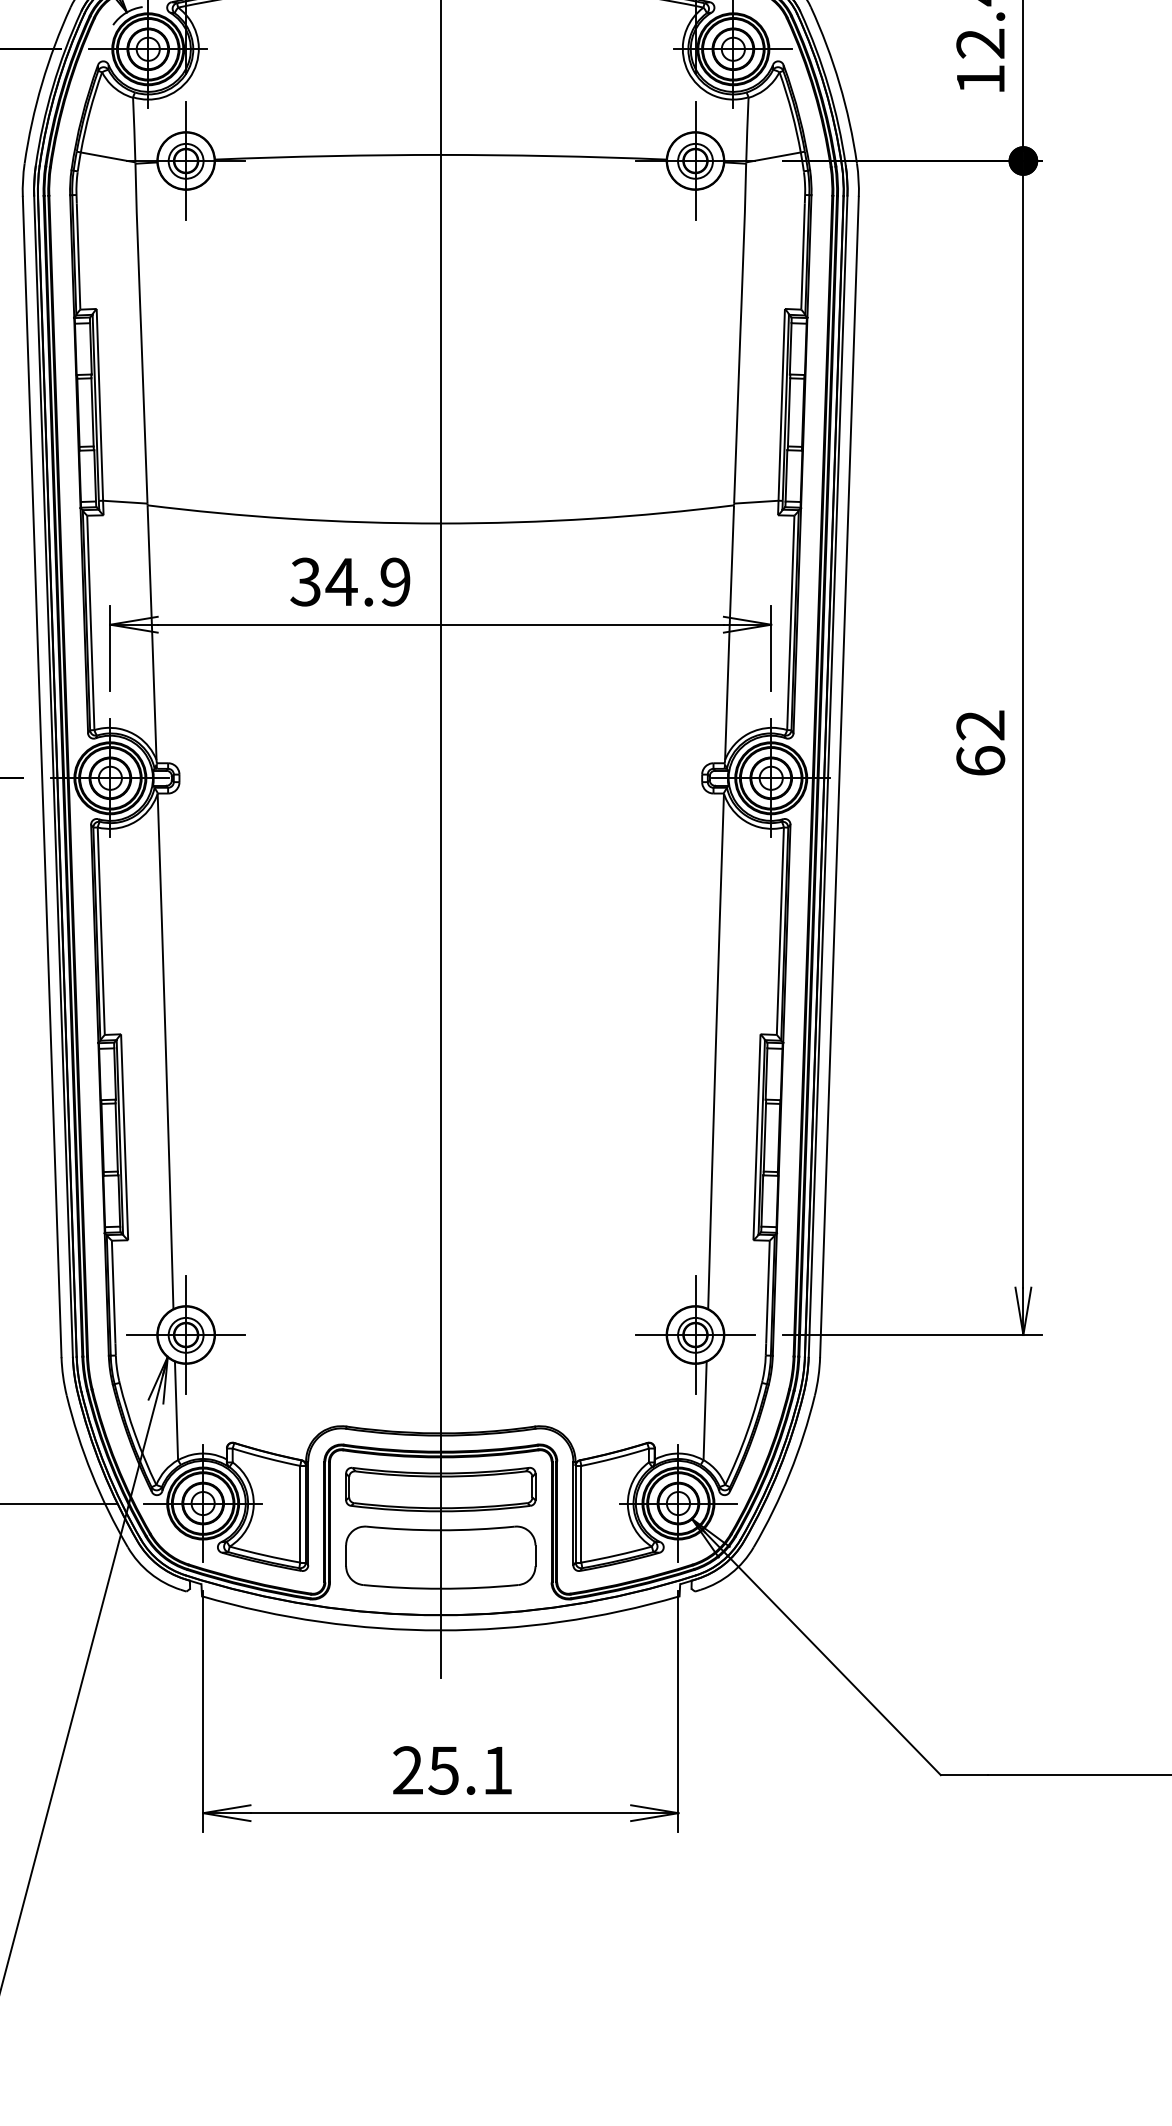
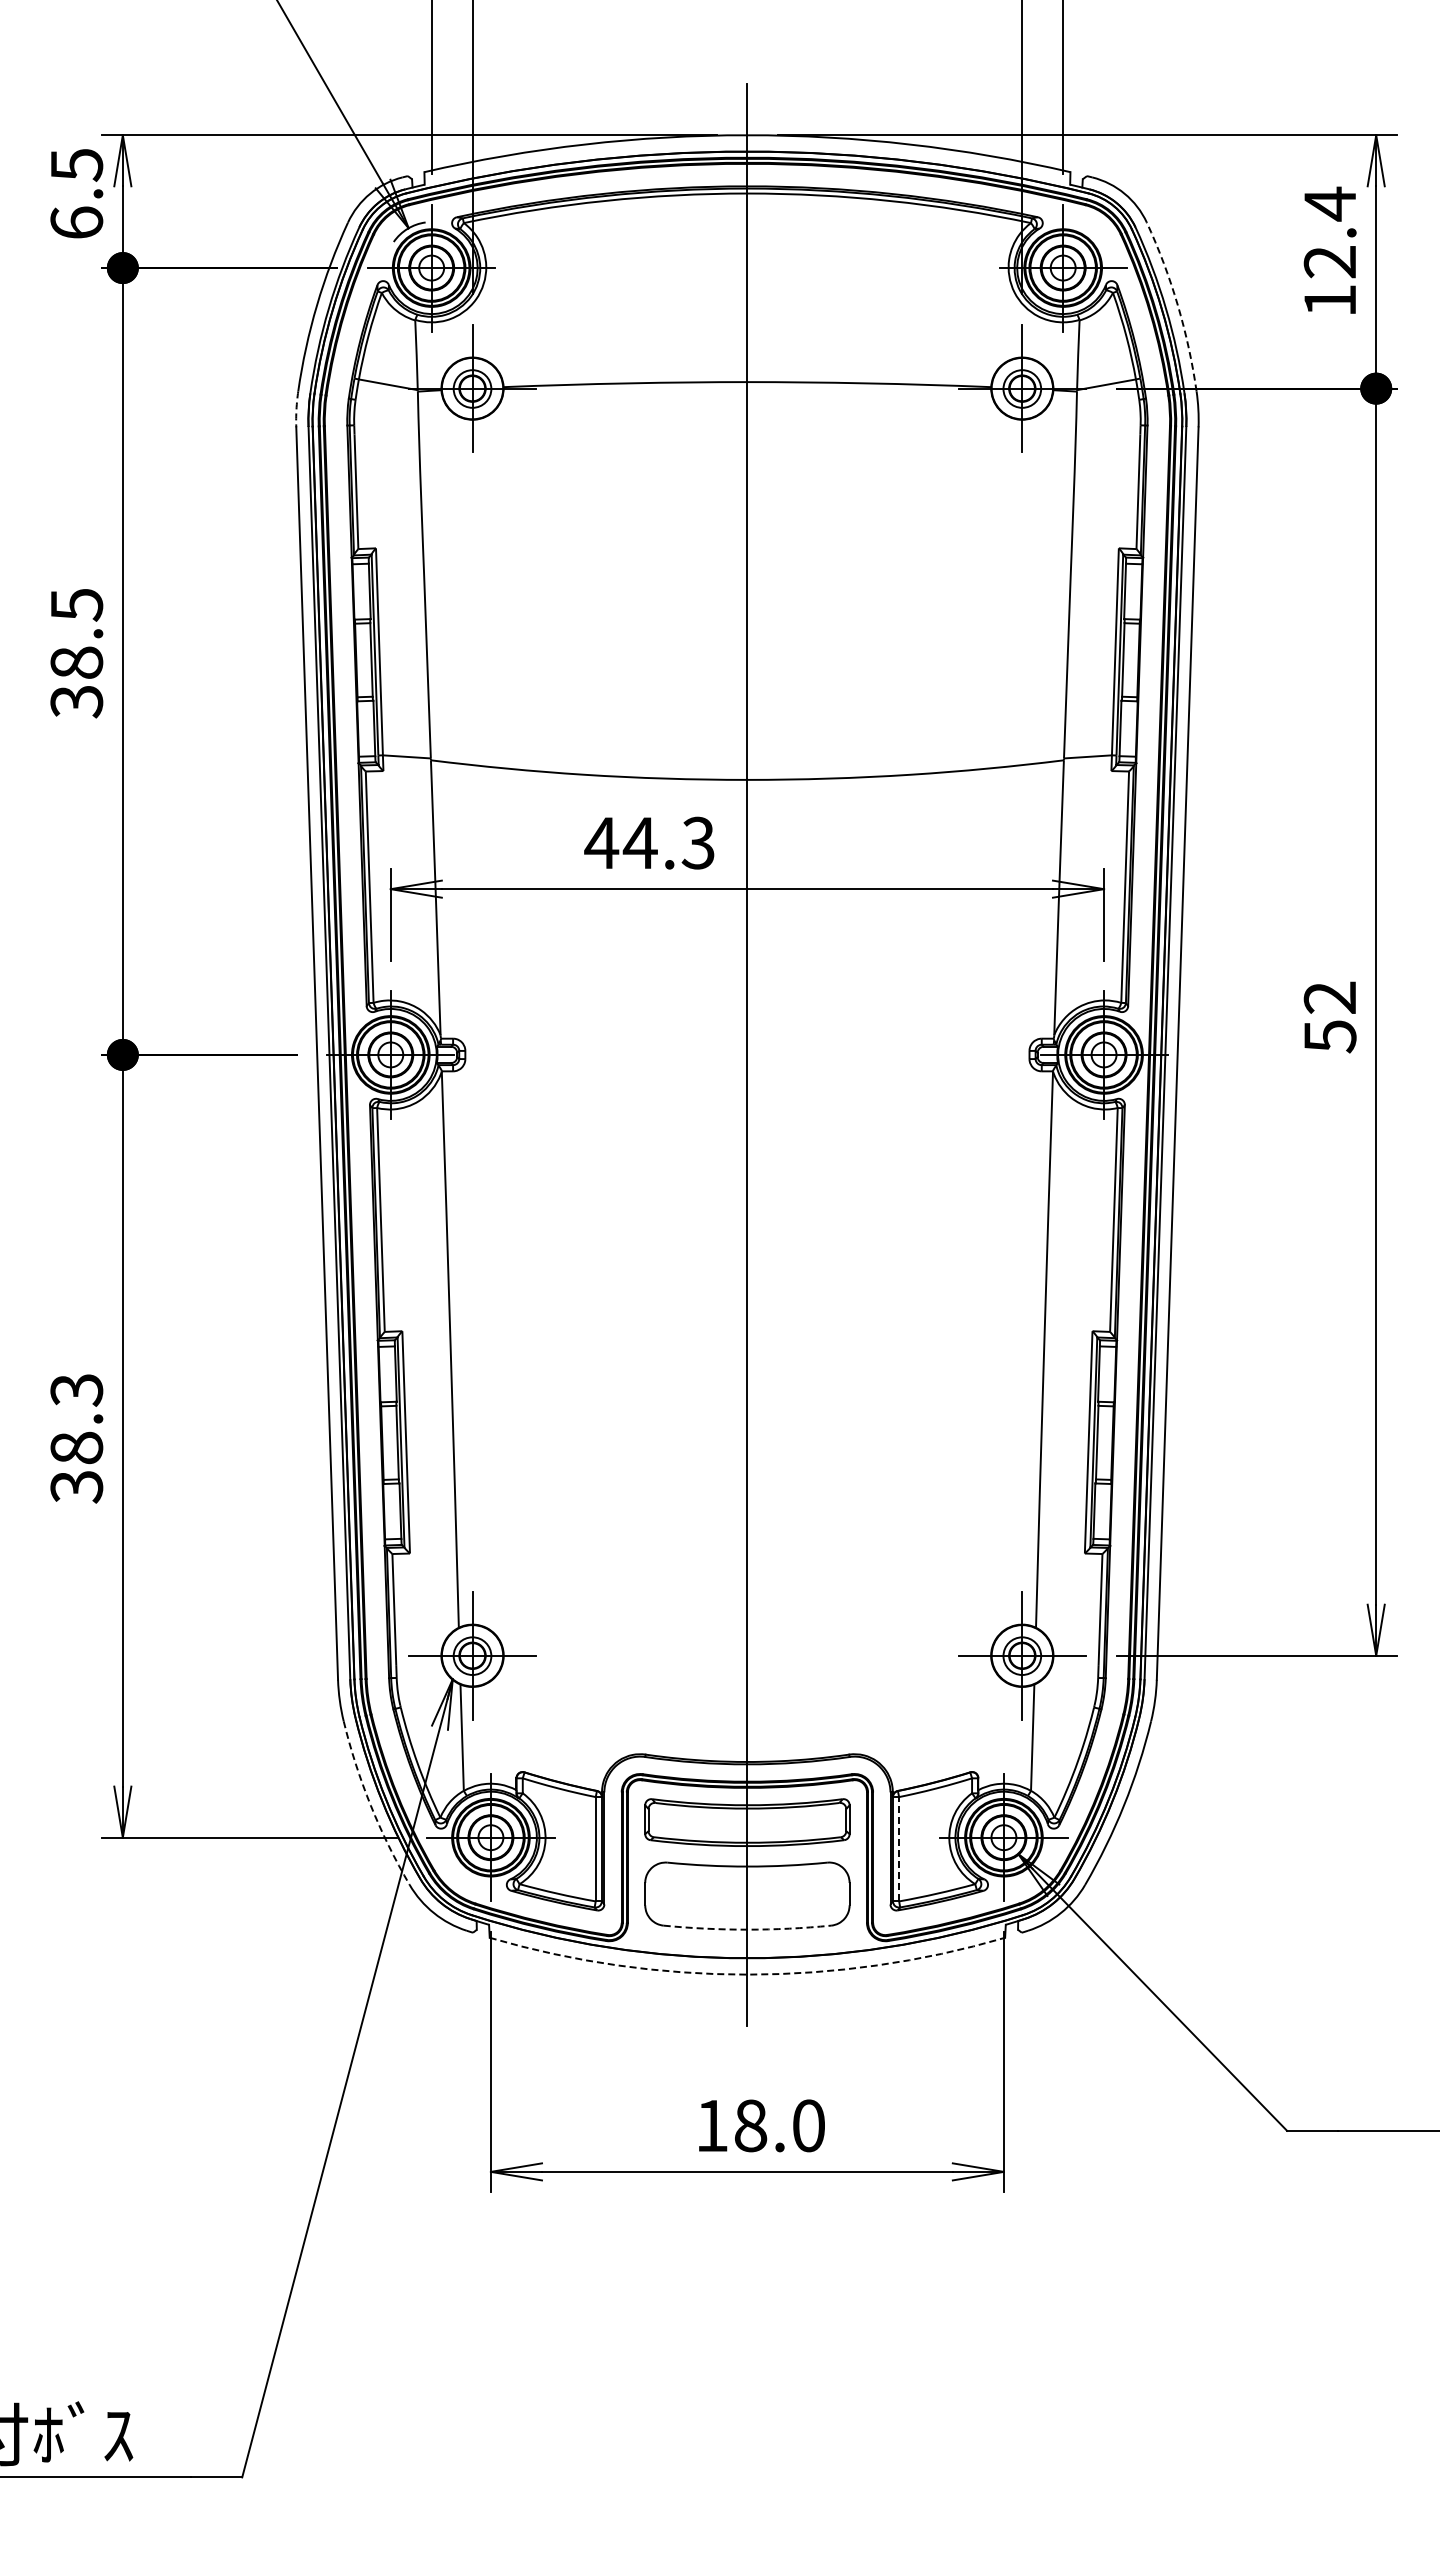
arc: (839, 83) -> (1177, 305), solid -> dashed
arc: (23, 180) -> (296, 409), solid -> dashed
text: (350, 581) -> (649, 842), 34.9 -> 44.3
text: (980, 761) -> (1329, 1036), 62 -> 52
arc: (91, 1473) -> (370, 1805), solid -> dashed
line: (581, 1513) -> (899, 1848), solid -> dashed
arc: (440, 1588) -> (747, 1929), solid -> dashed
arc: (440, 1630) -> (747, 1974), solid -> dashed
text: (452, 1770) -> (760, 2125), 25.1 -> 18.0

